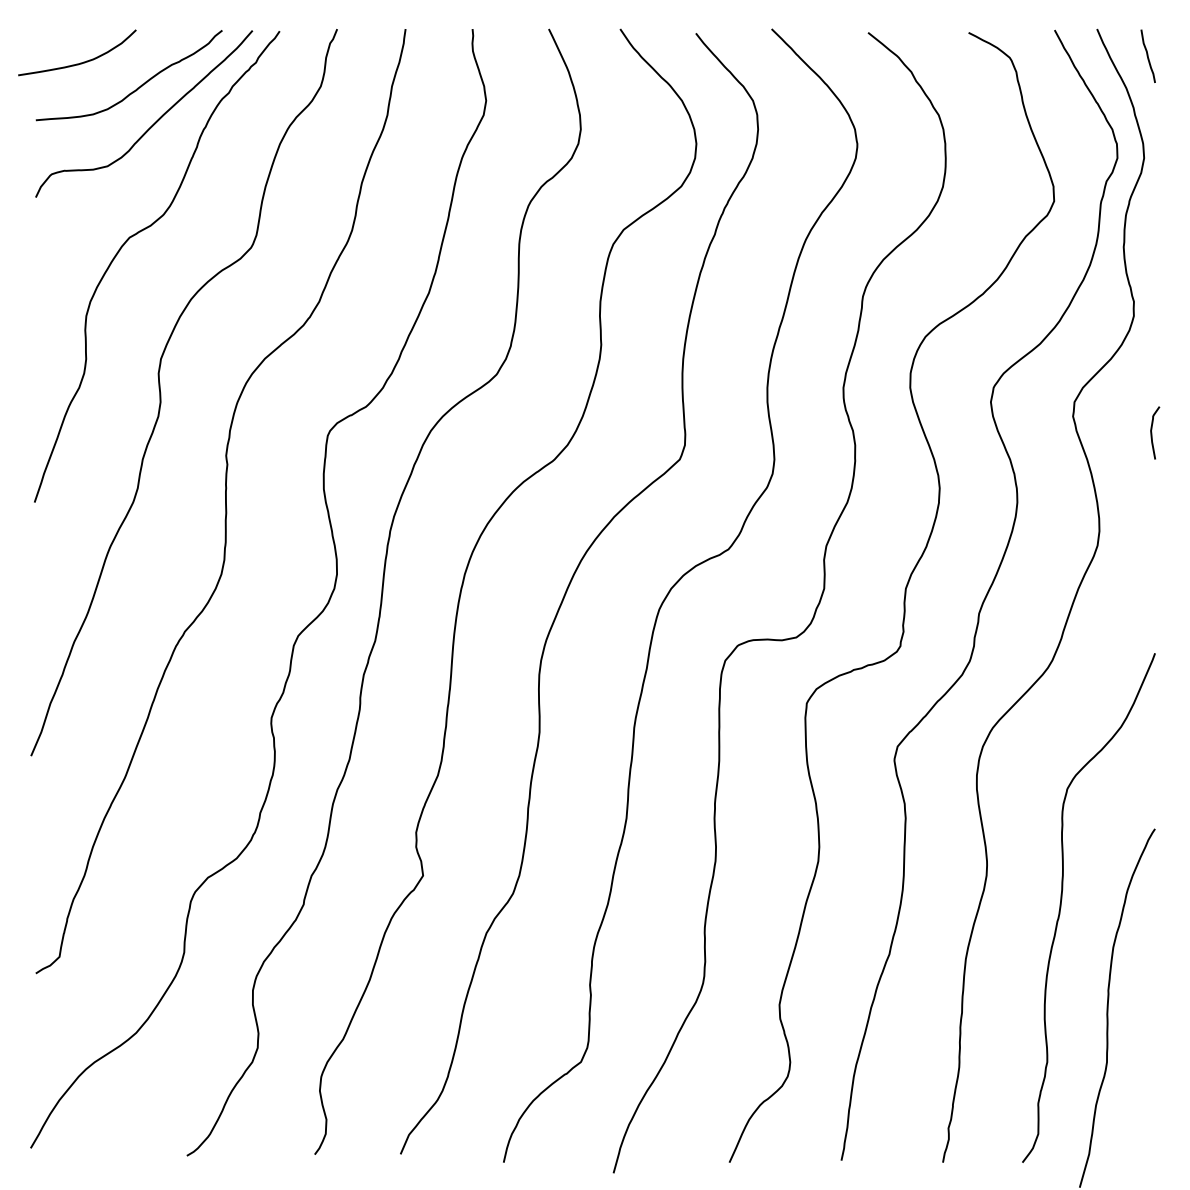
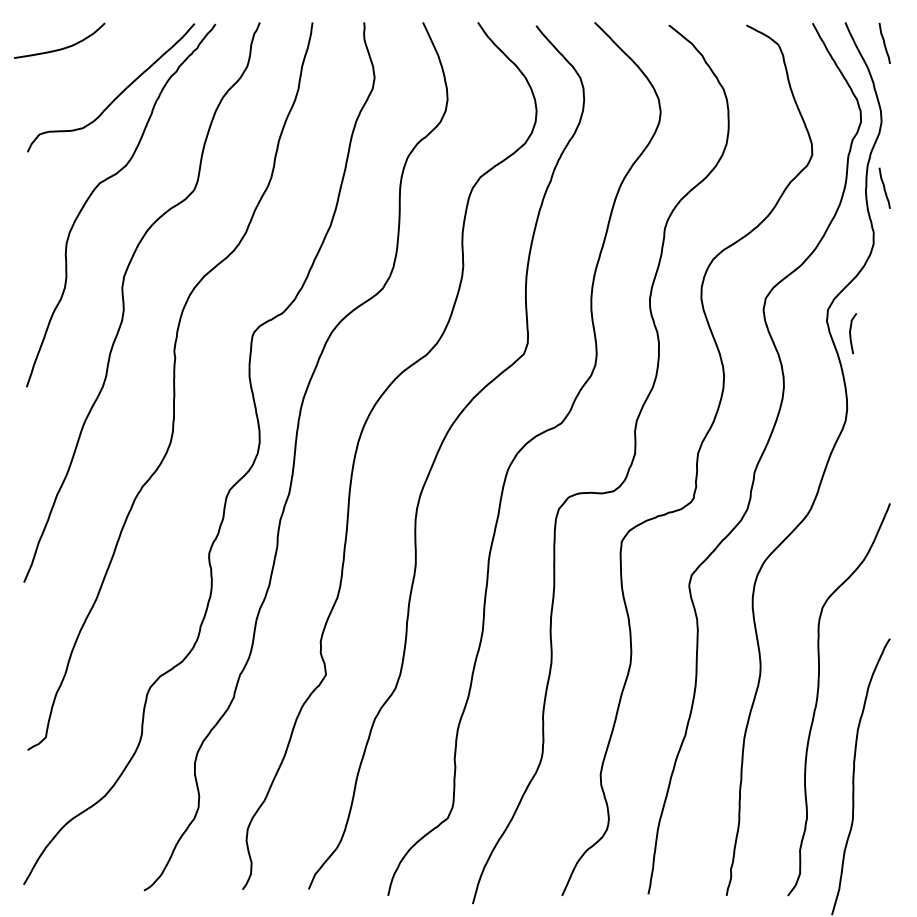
curve: (137, 87) -> (105, 67), removed
curve: (1147, 243) -> (884, 187), added
curve: (1152, 432) -> (851, 333), moved

